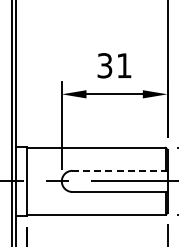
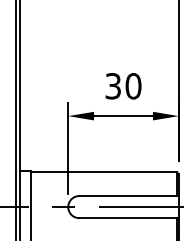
text: (123, 65) -> (132, 86), 31 -> 30
line: (119, 170) -> (128, 195), dashed -> solid

